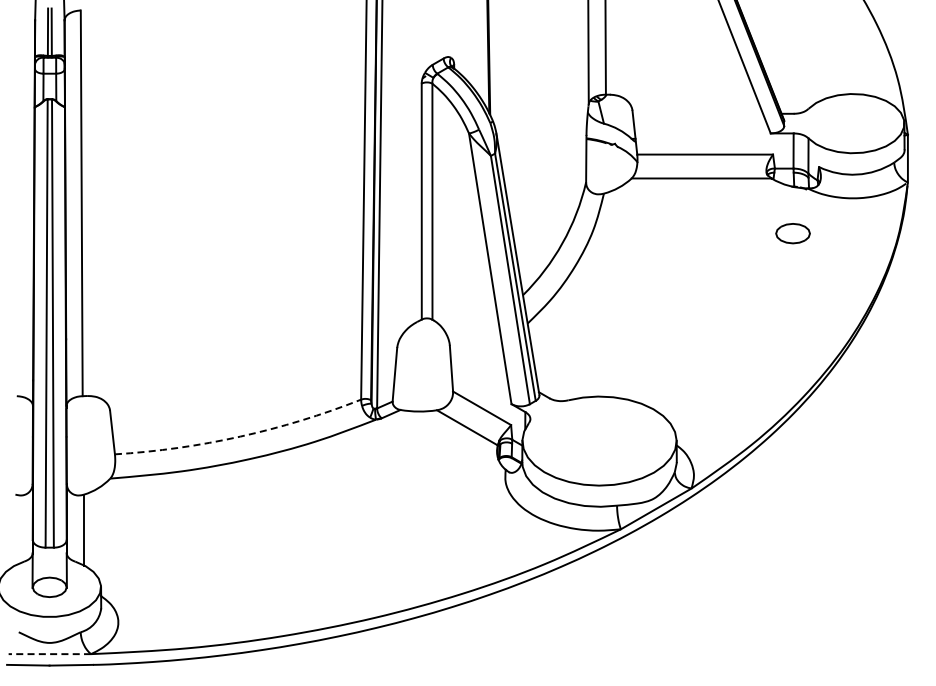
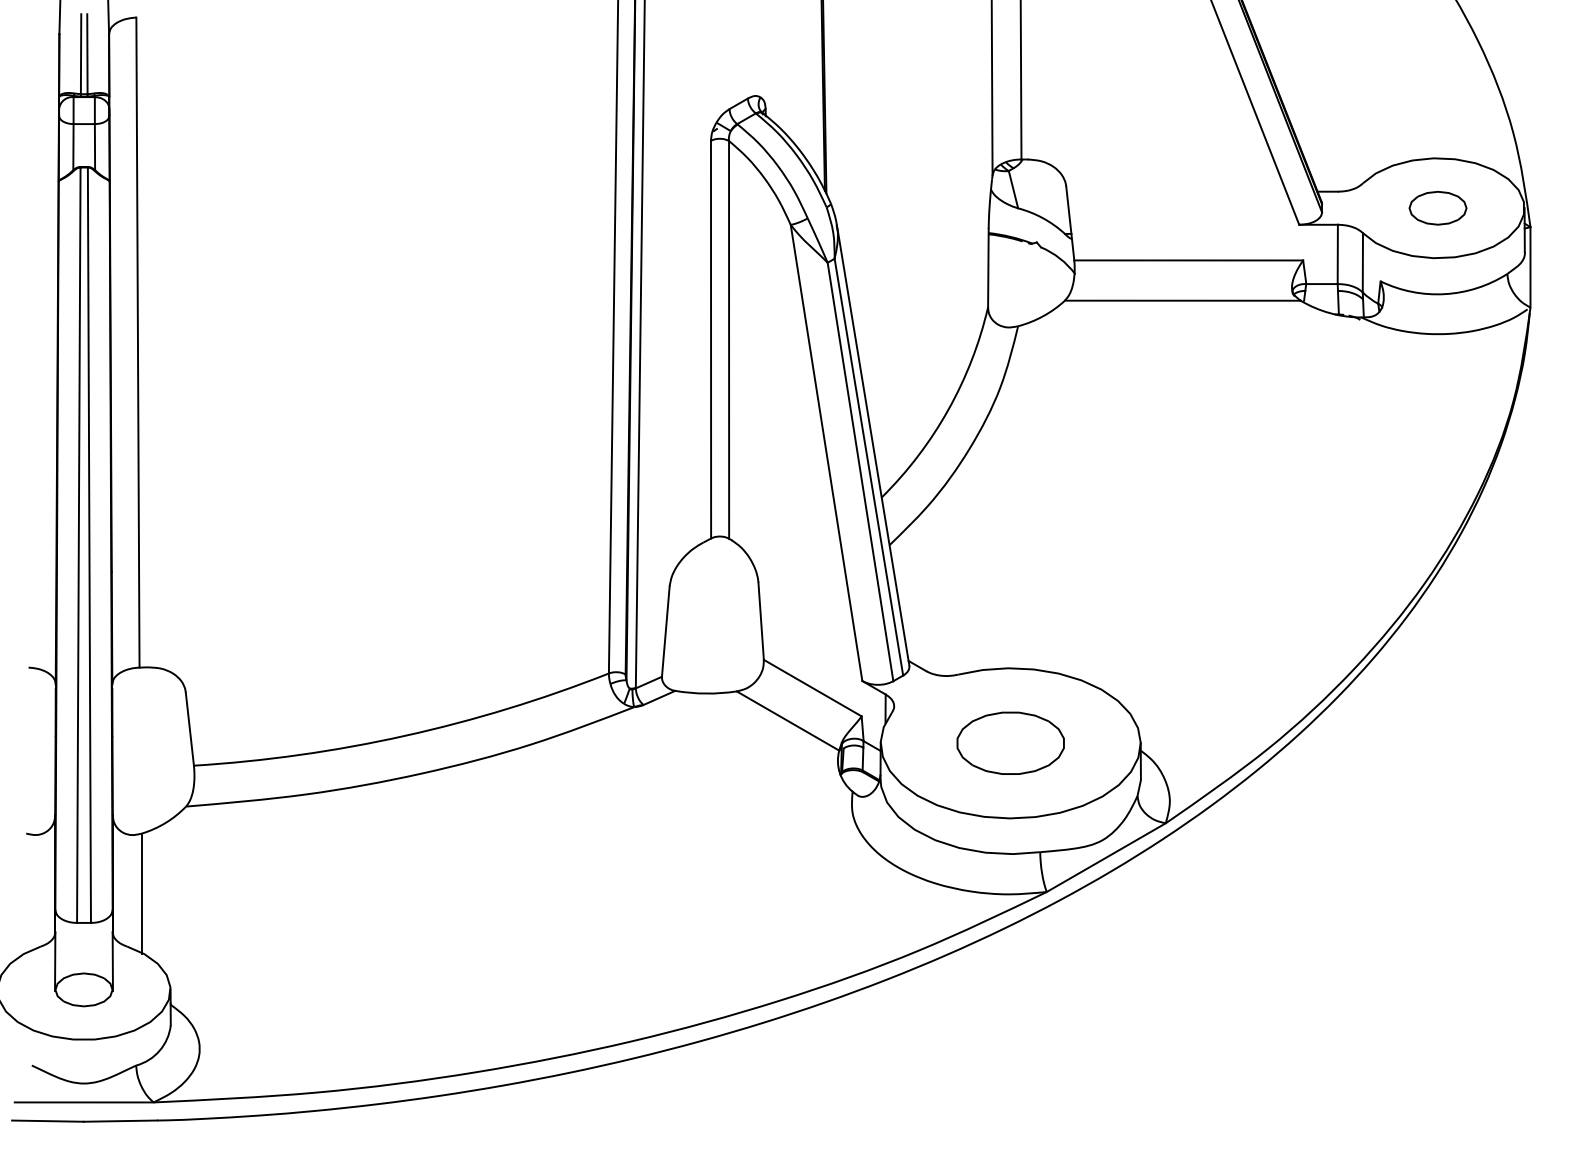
part: (792, 233) -> (1437, 208), moved
arc: (240, 436) -> (405, 735), dashed -> solid
part: (599, 441) -> (1010, 744), added
line: (49, 654) -> (83, 1103), dashed -> solid

